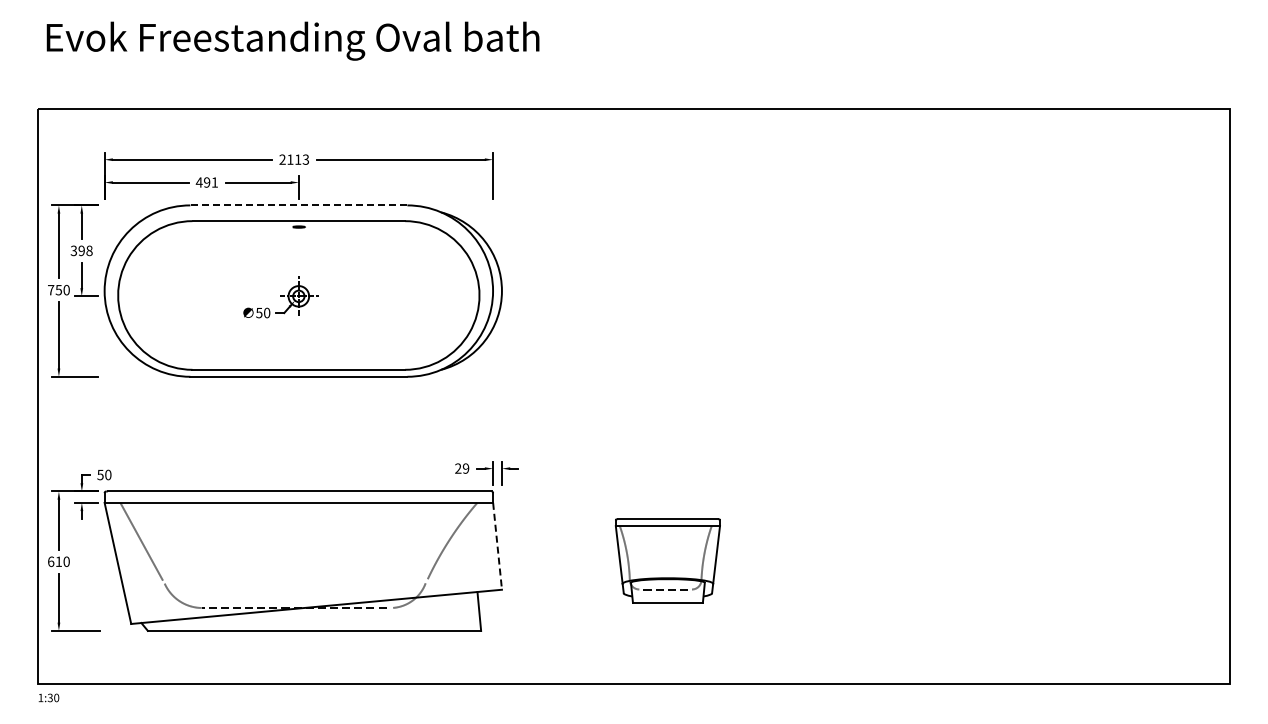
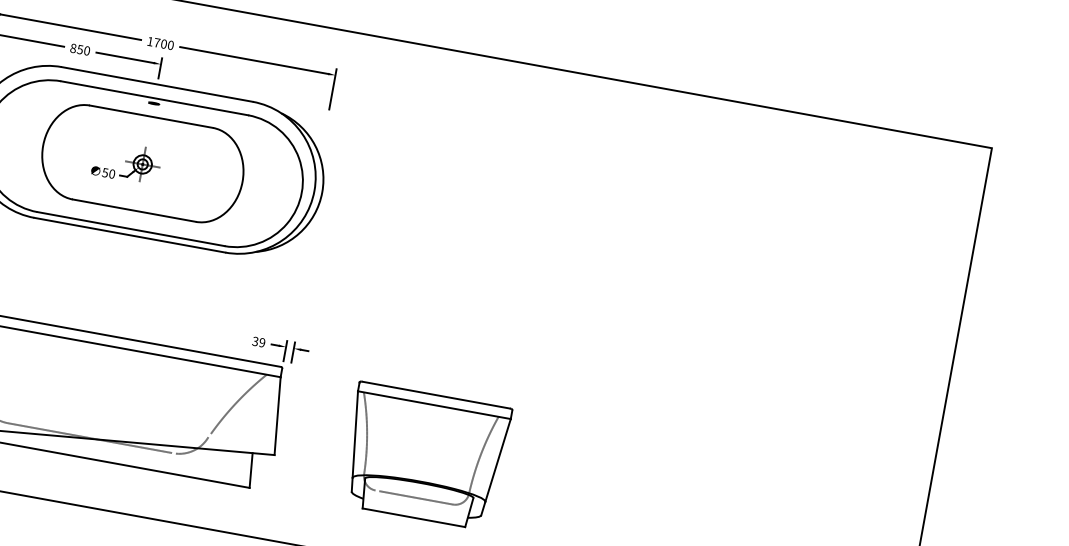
text: (294, 159) -> (160, 43), 2113 -> 1700
text: (206, 182) -> (79, 49), 491 -> 850
line: (298, 205) -> (156, 84), dashed -> solid
part: (298, 295) -> (142, 163), added
text: (458, 468) -> (255, 341), 29 -> 39
line: (497, 546) -> (277, 416), dashed -> solid
part: (667, 560) -> (424, 455), size x1.67

